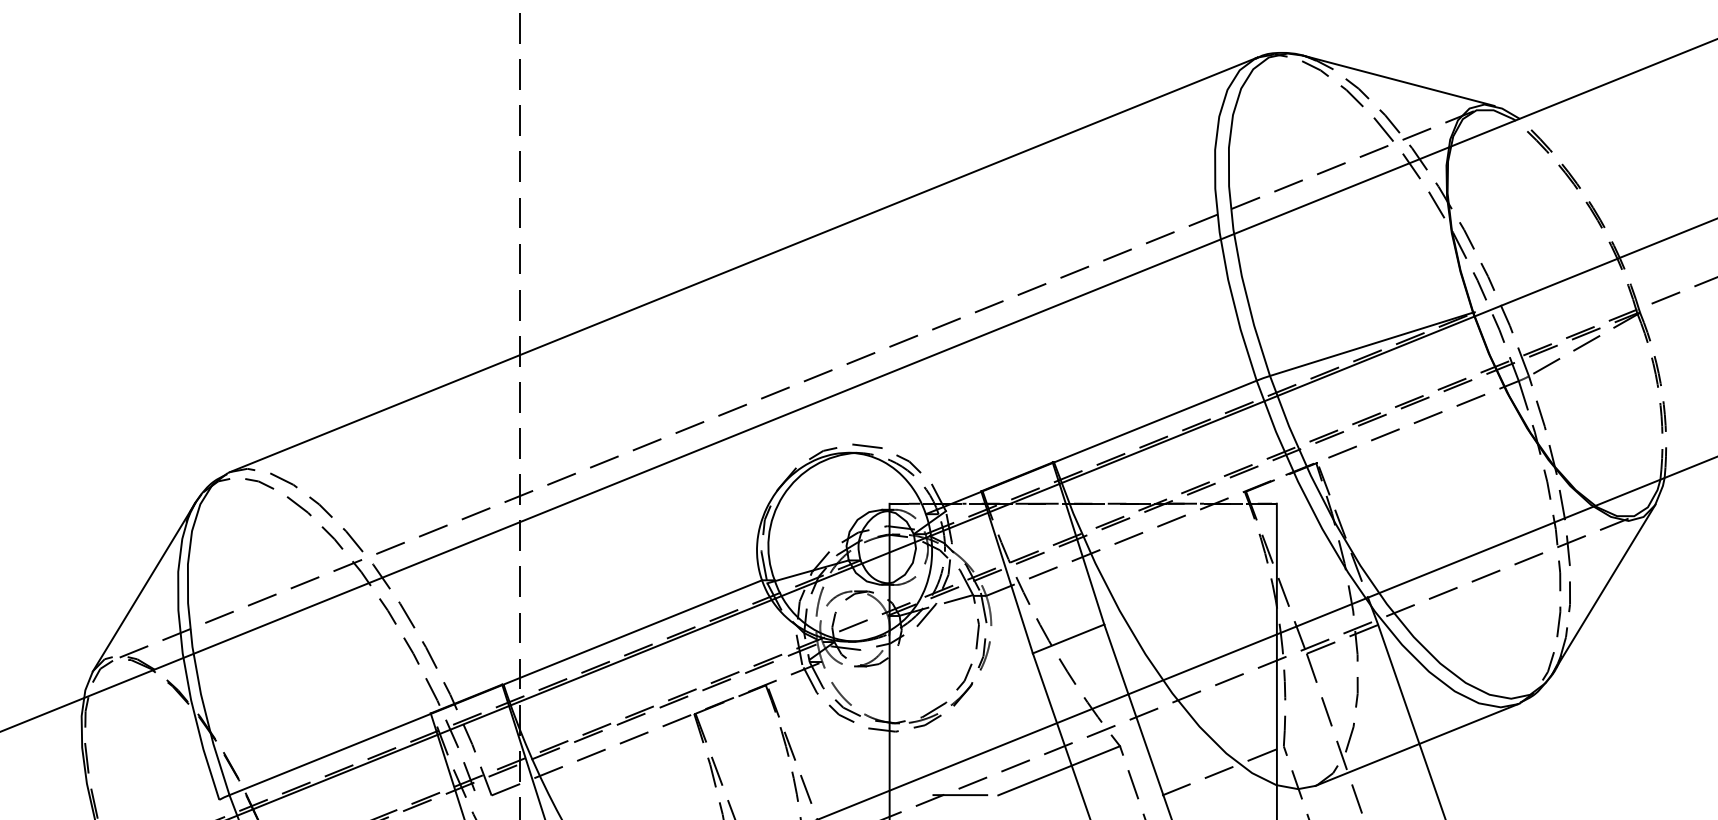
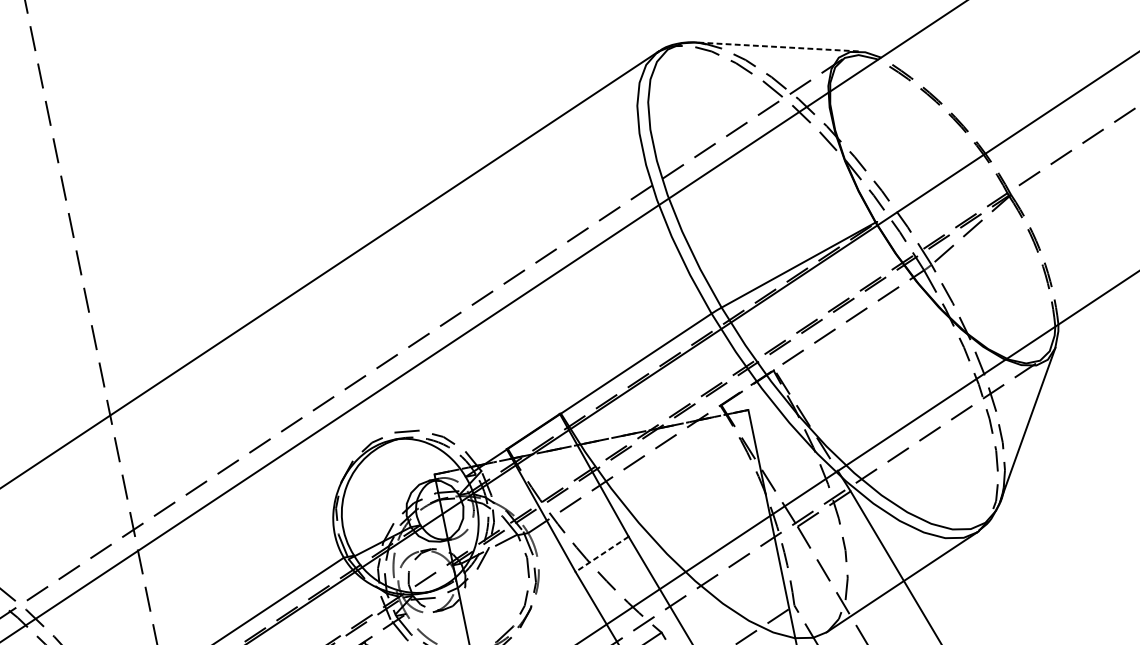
line: (1398, 80) -> (776, 46), solid -> dashed
line: (1068, 639) -> (602, 554), solid -> dashed

